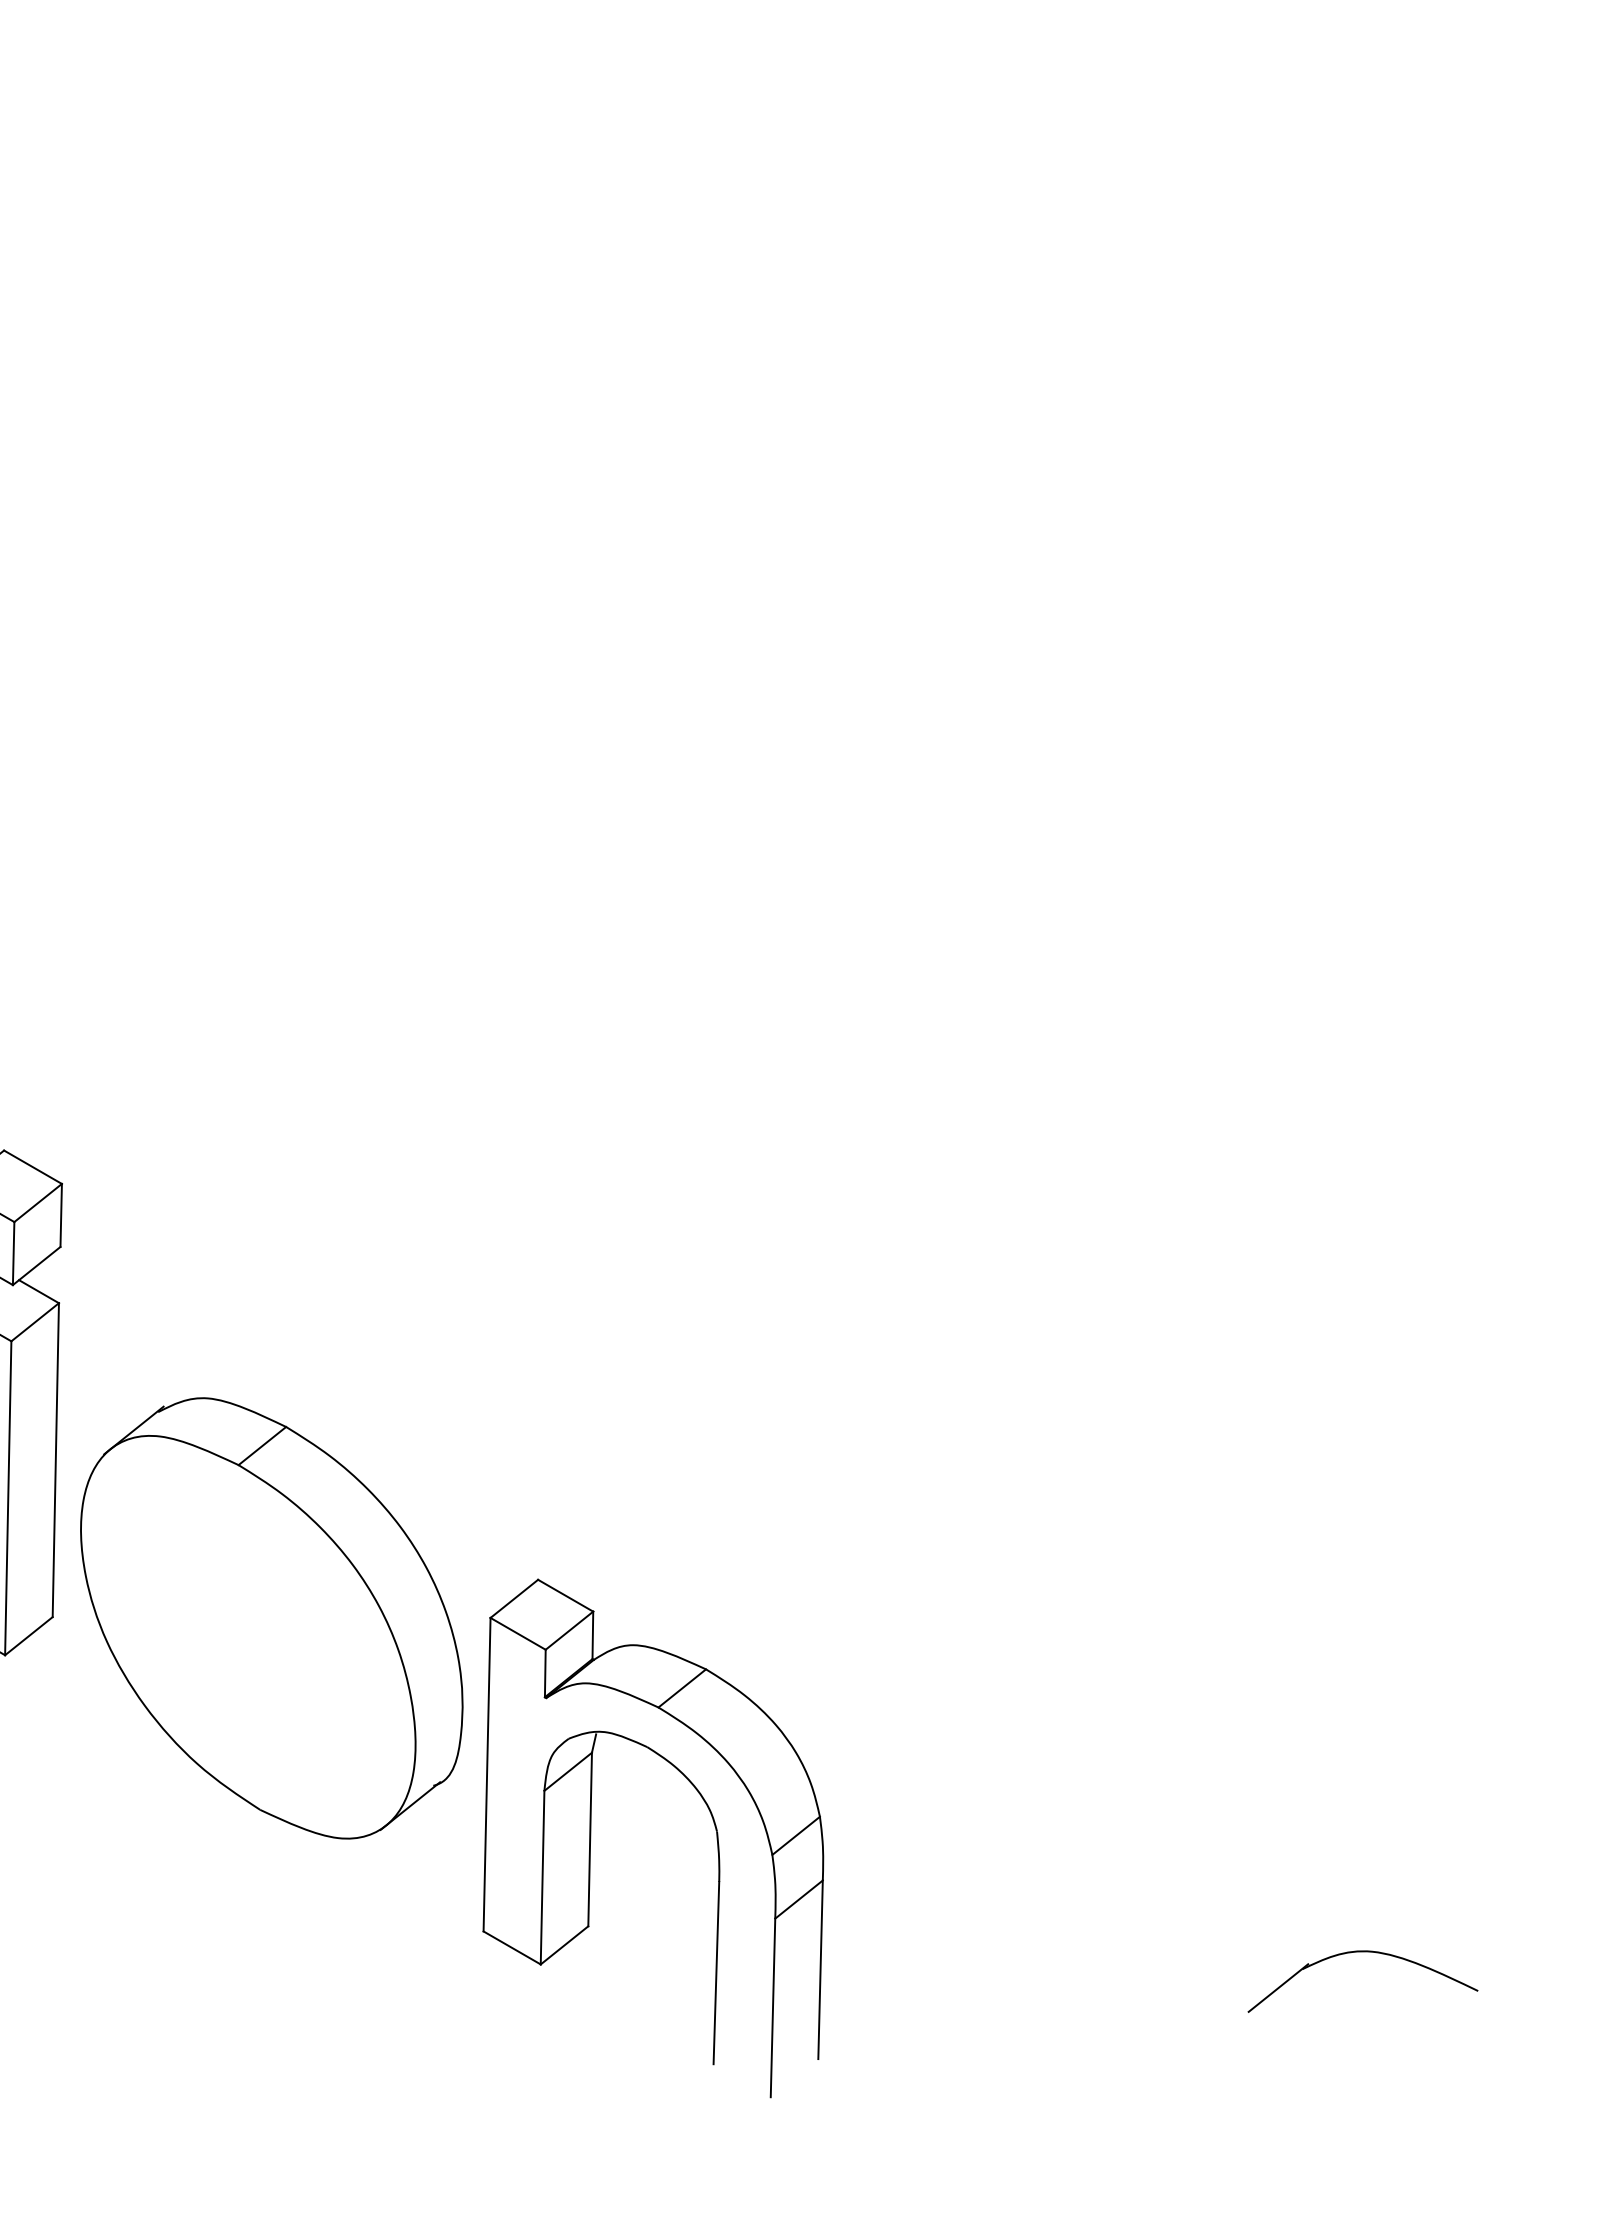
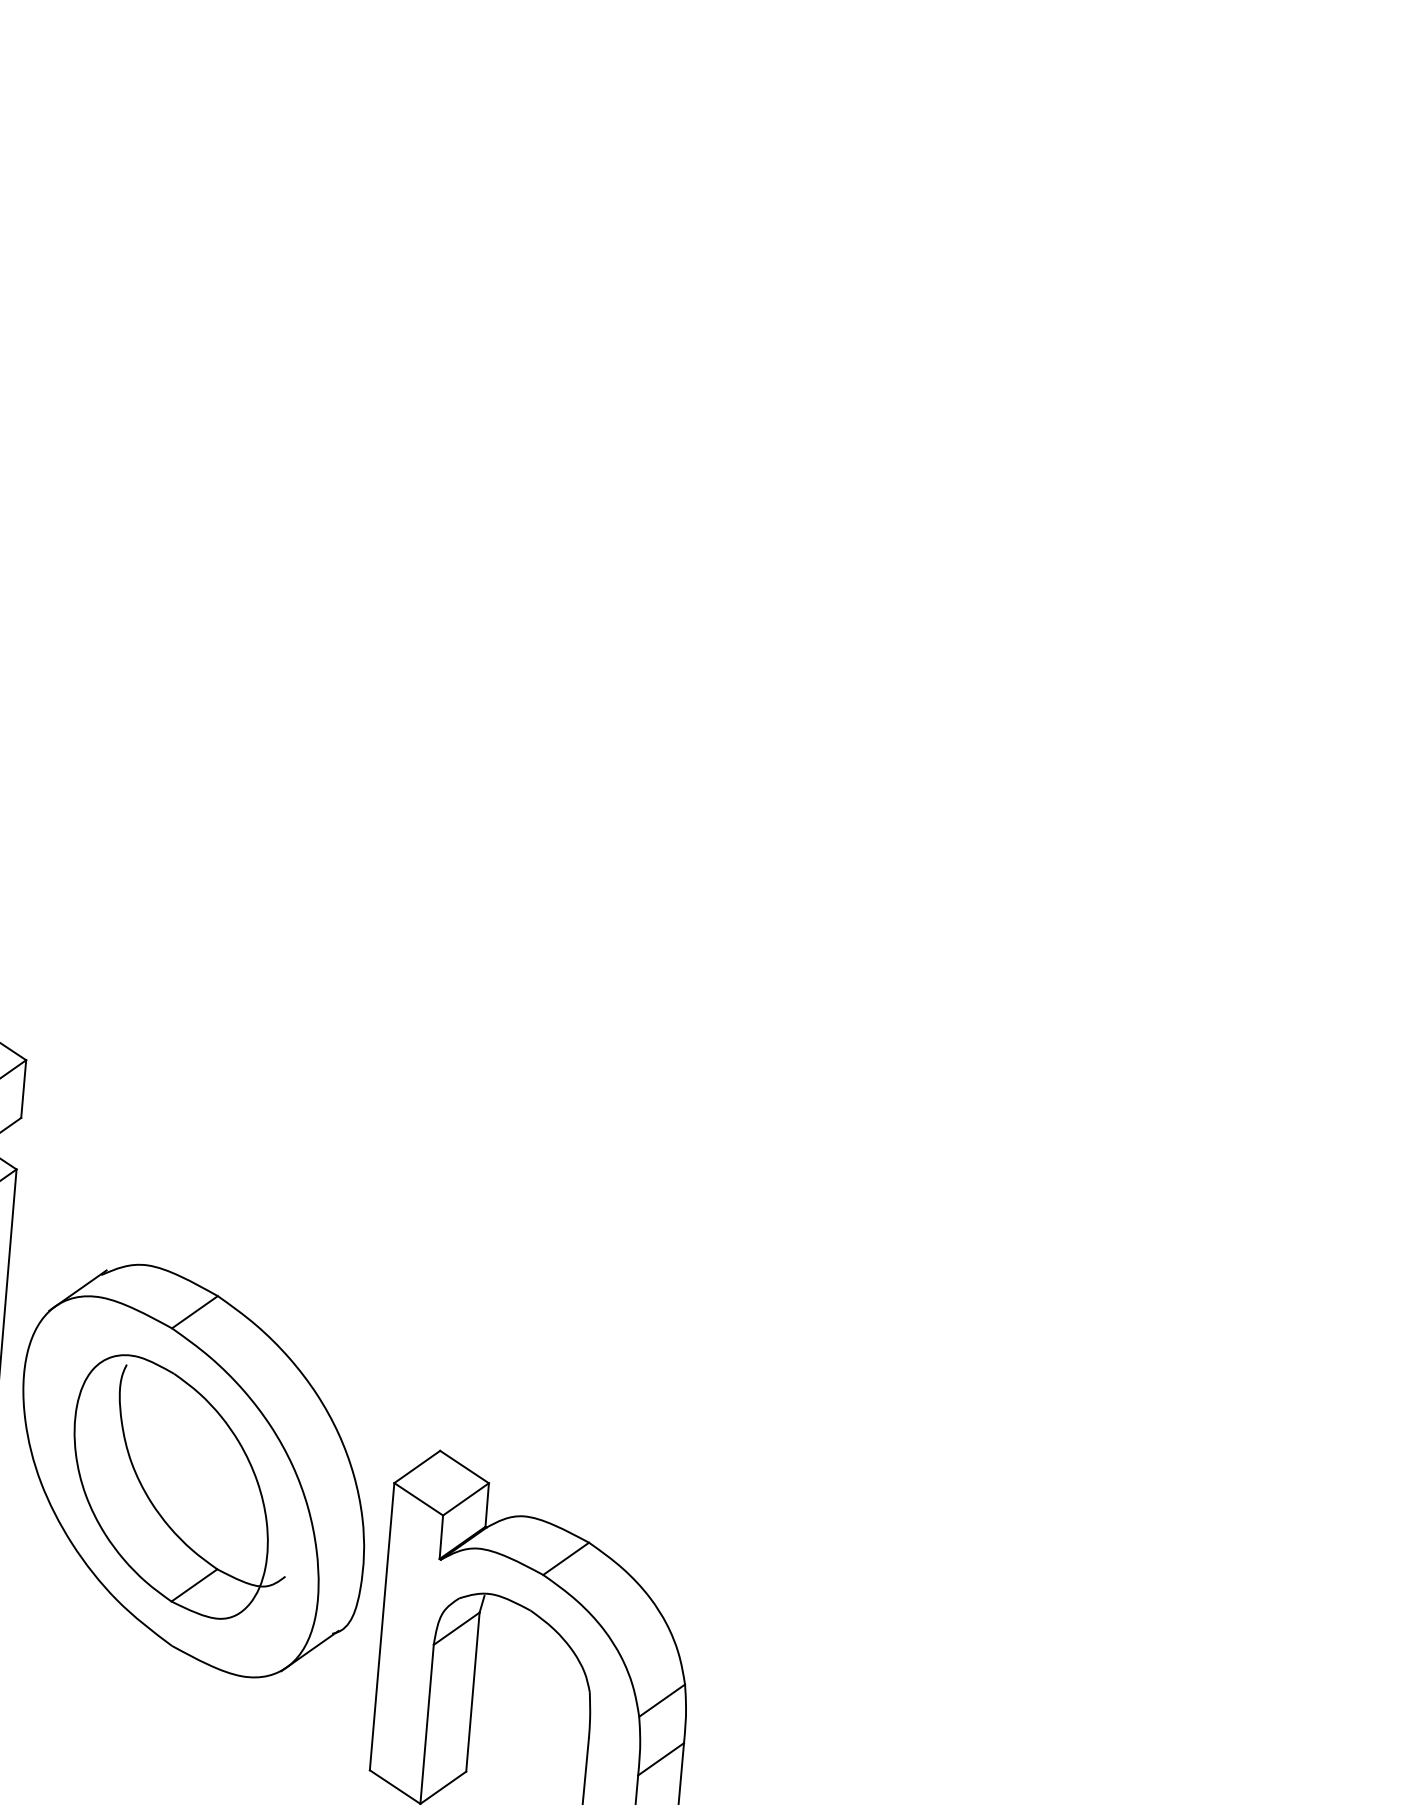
part: (258, 1637) -> (180, 1487), added

